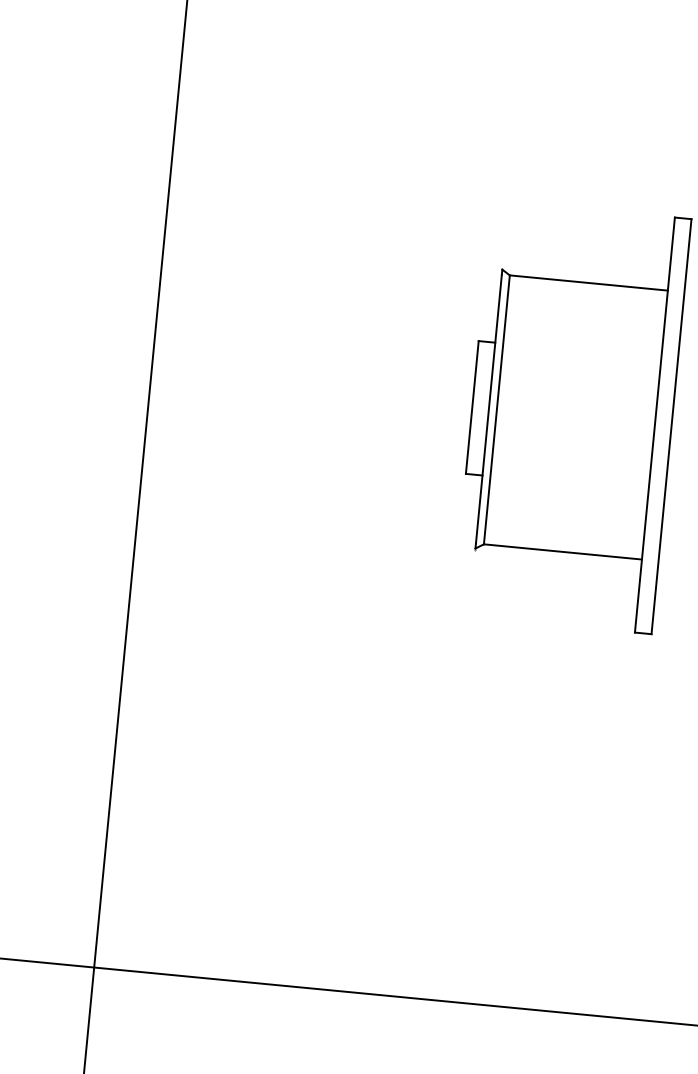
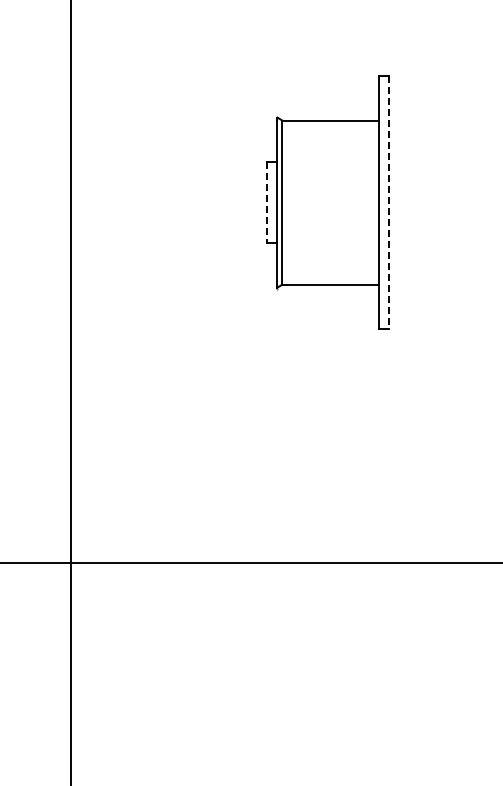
line: (472, 408) -> (267, 203), solid -> dashed
line: (670, 426) -> (388, 202), solid -> dashed

